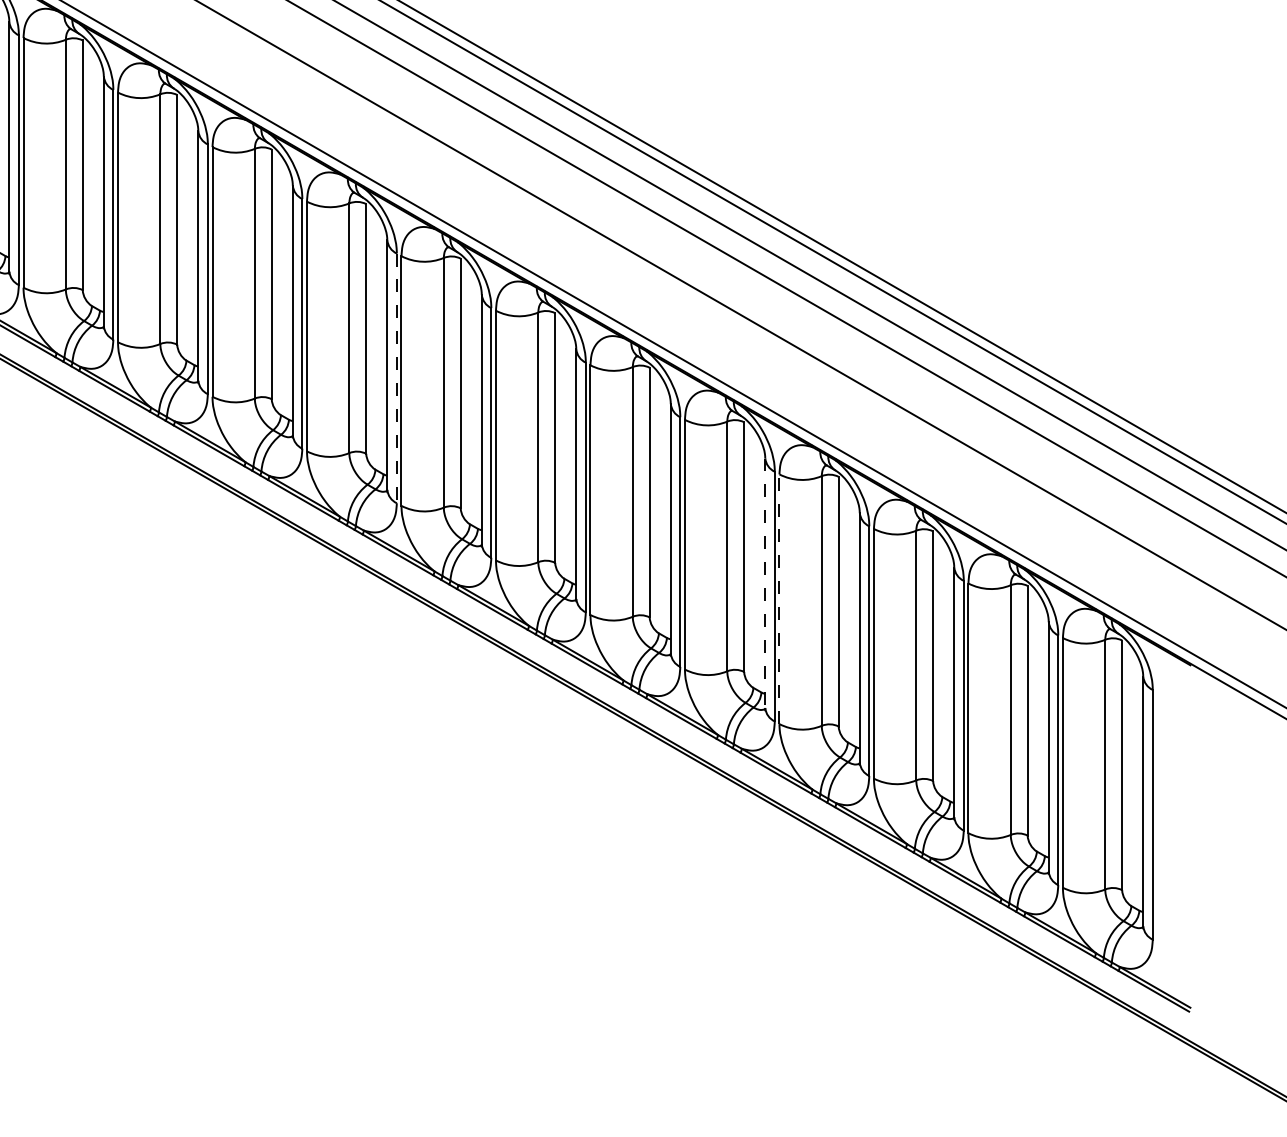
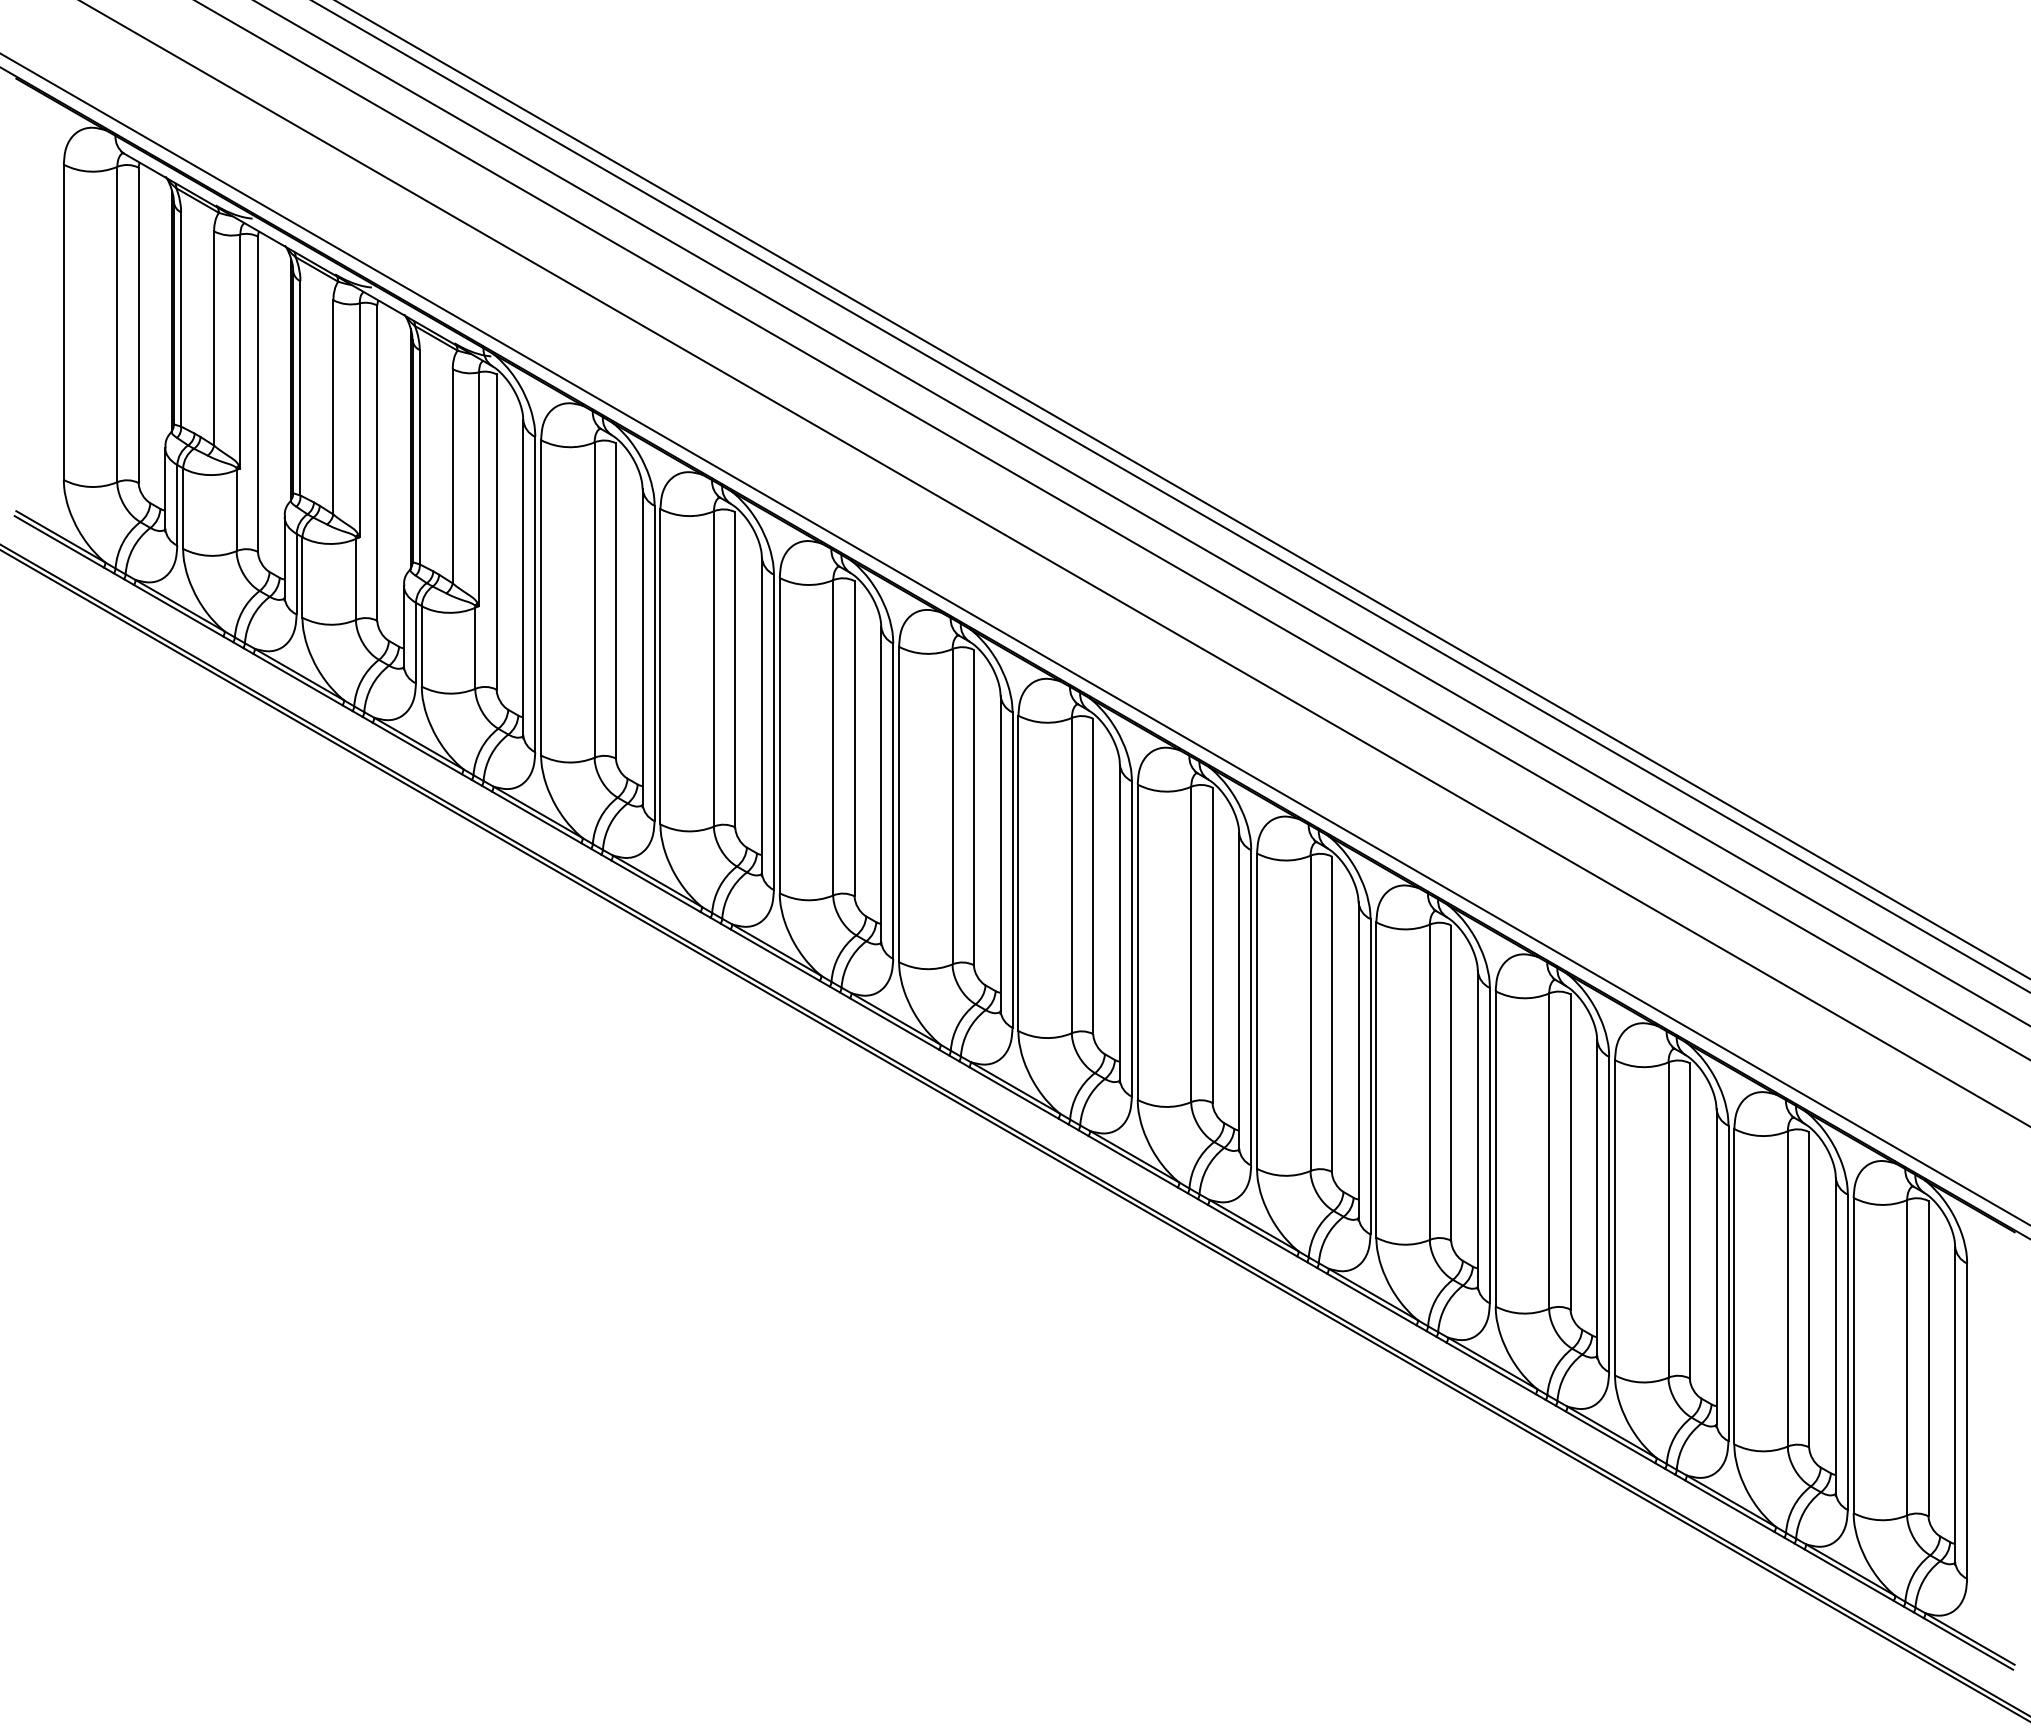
line: (396, 378) -> (1012, 870), dashed -> solid
line: (765, 583) -> (1477, 1128), dashed -> solid
line: (779, 598) -> (1495, 1148), dashed -> solid

